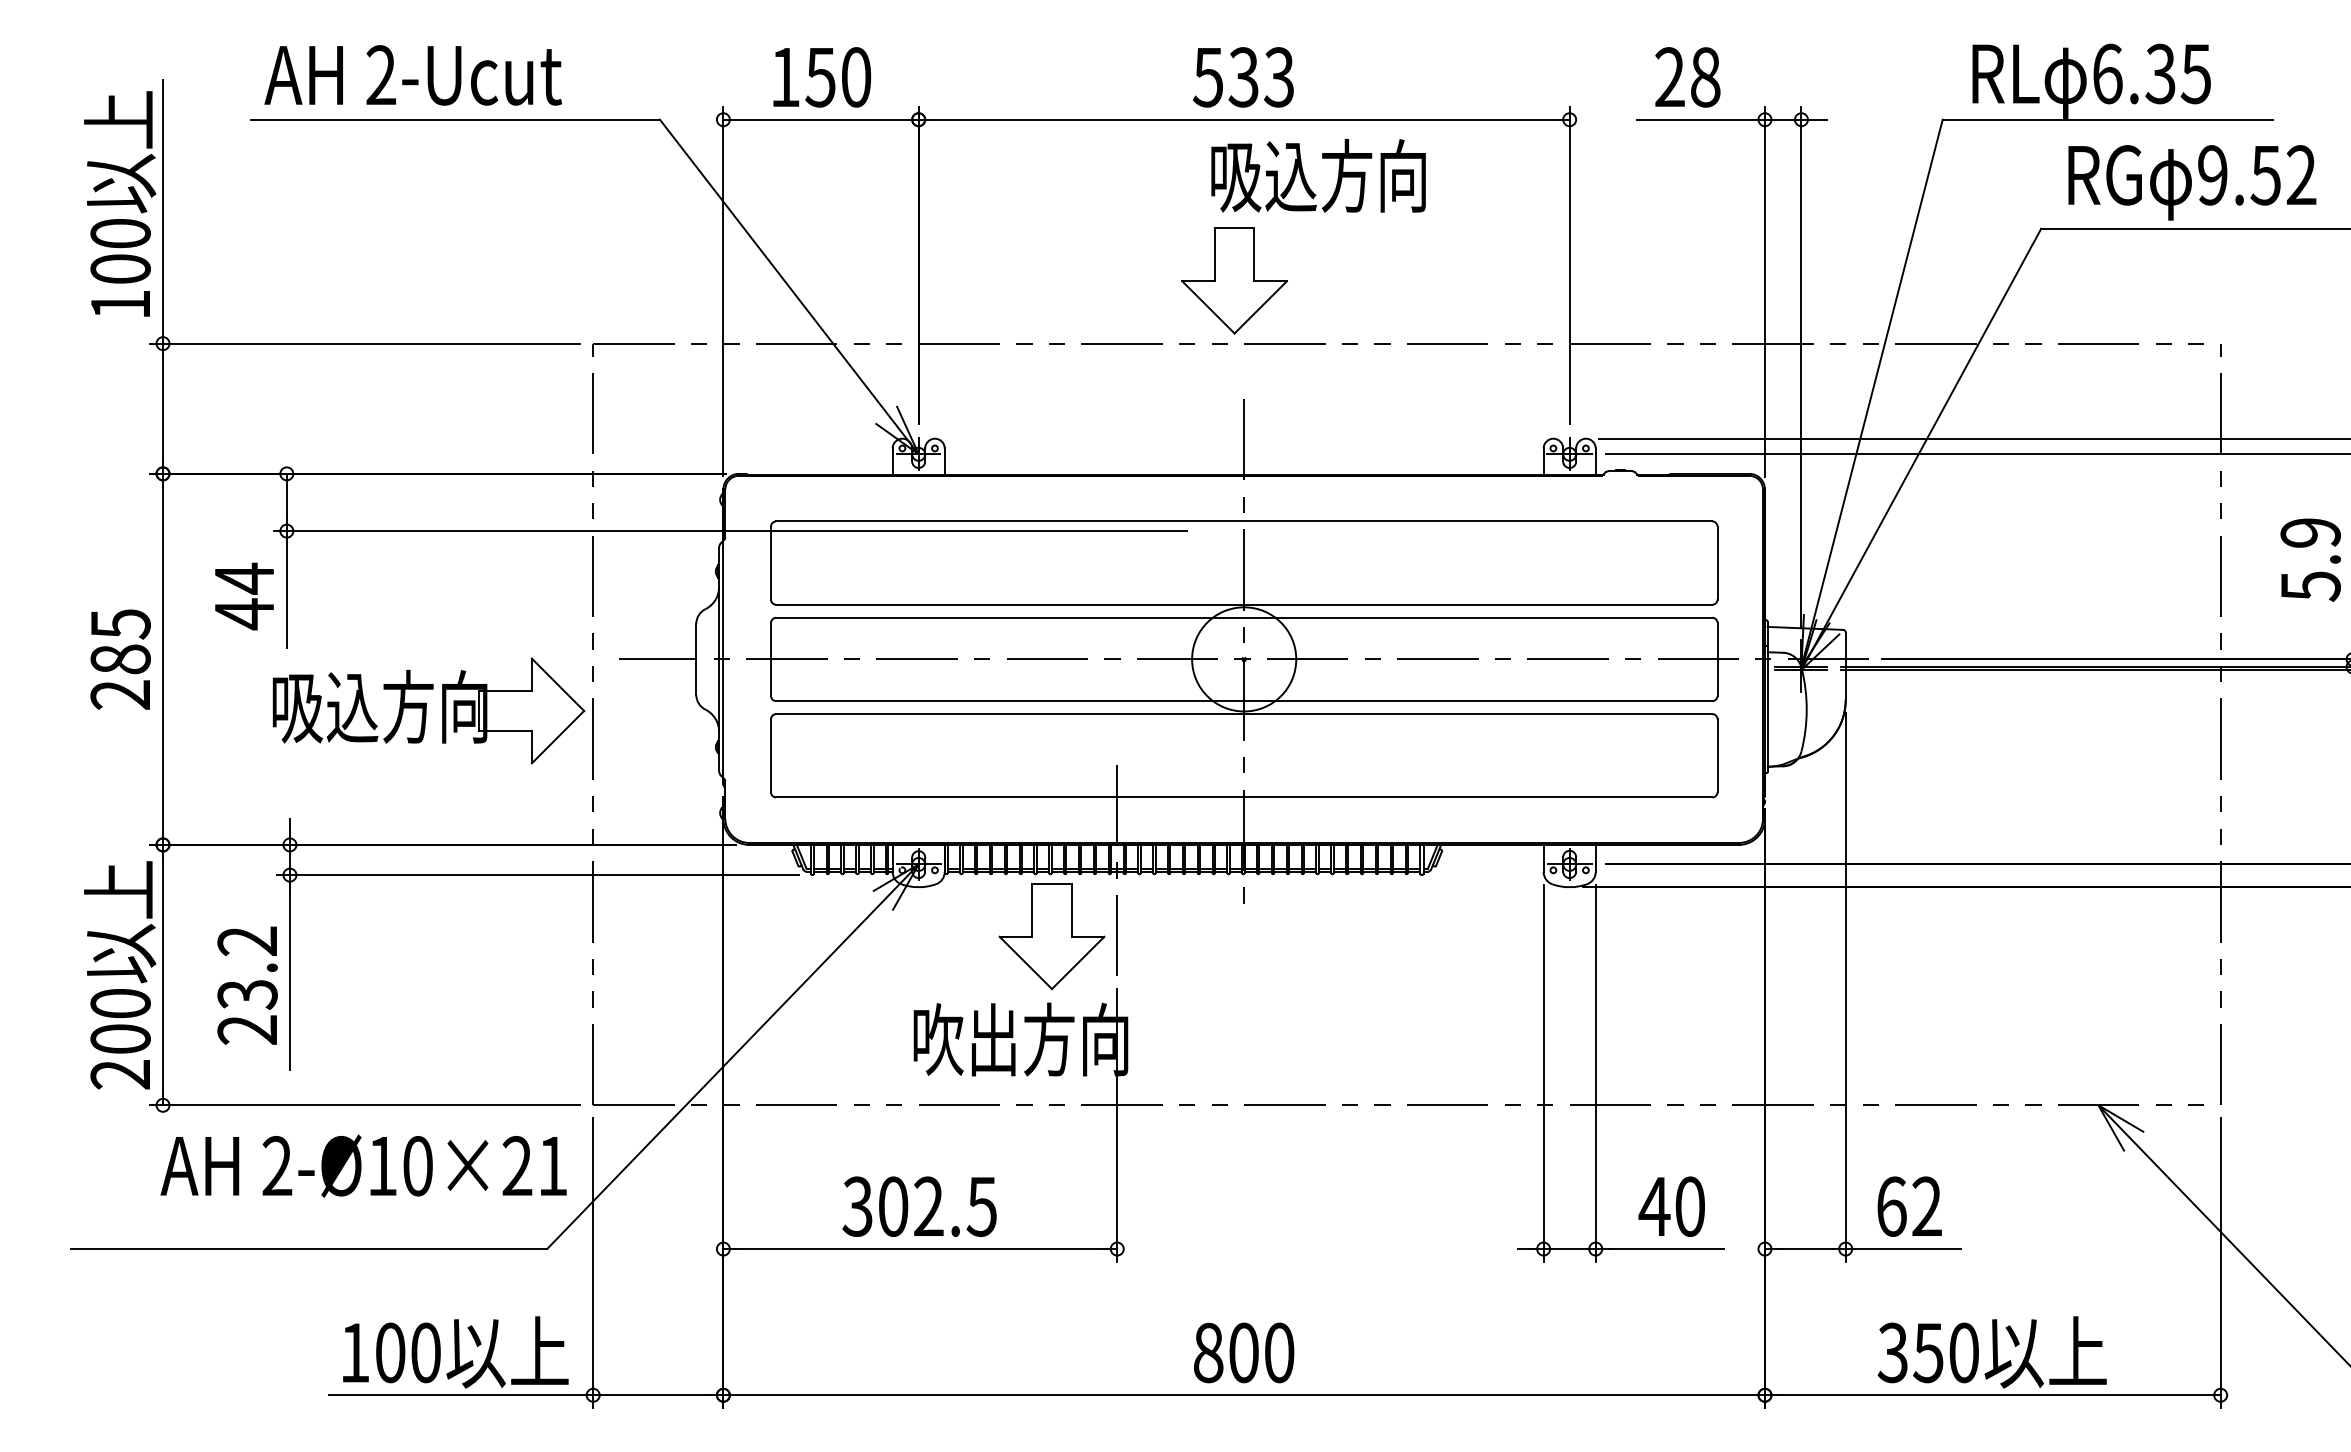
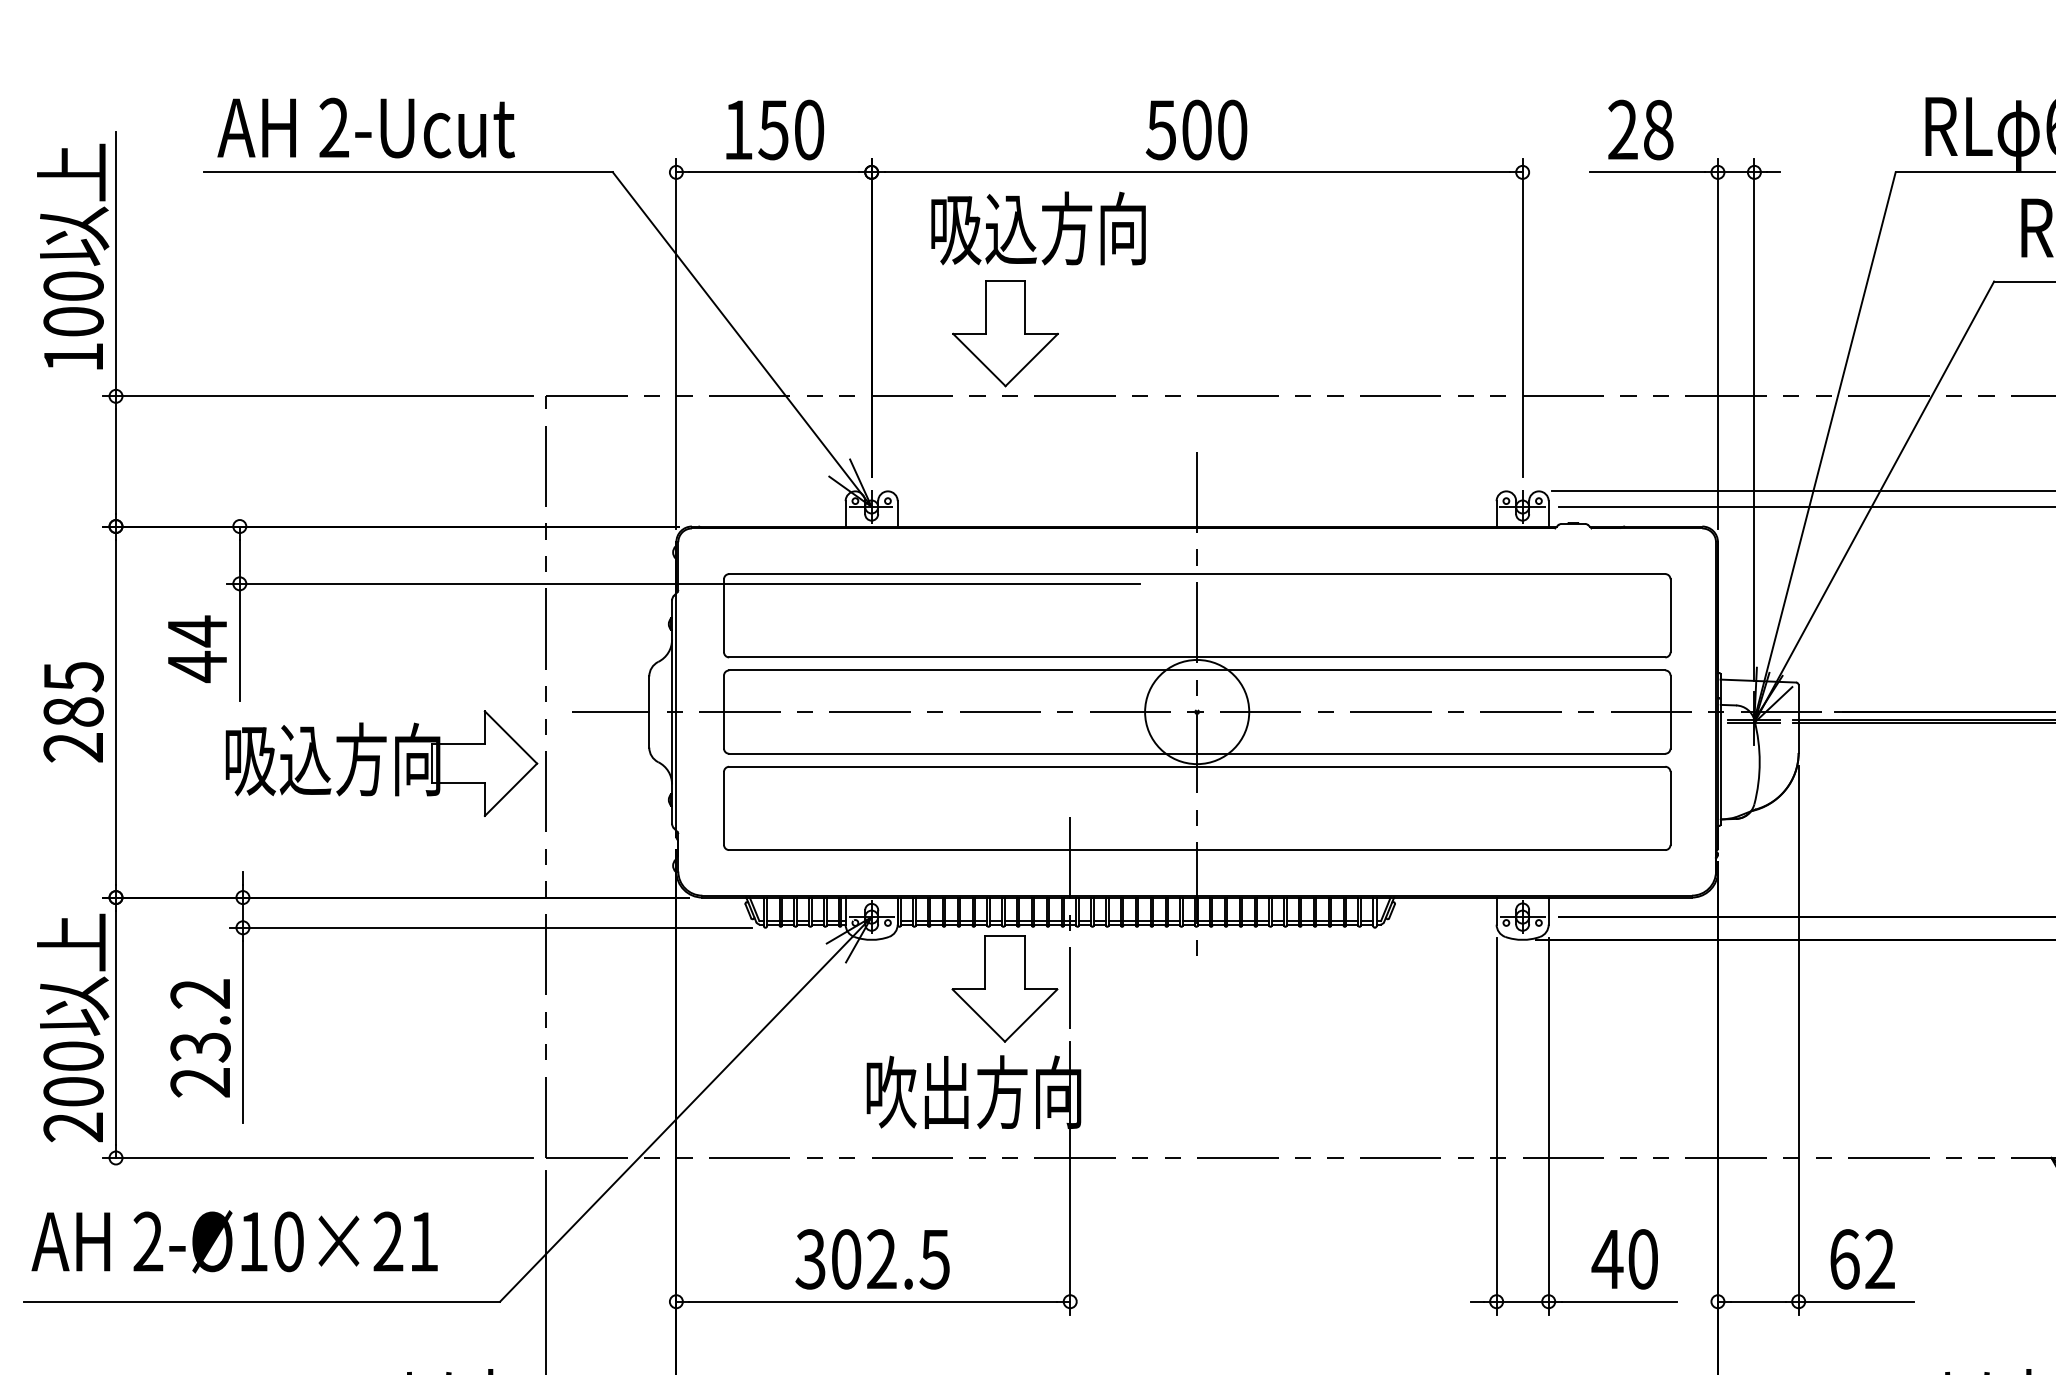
text: (1261, 77) -> (1214, 130), 533 -> 500
text: (1318, 175) -> (1038, 228), moved
part: (1234, 280) -> (1005, 333), moved
text: (363, 1165) -> (234, 1241), moved

